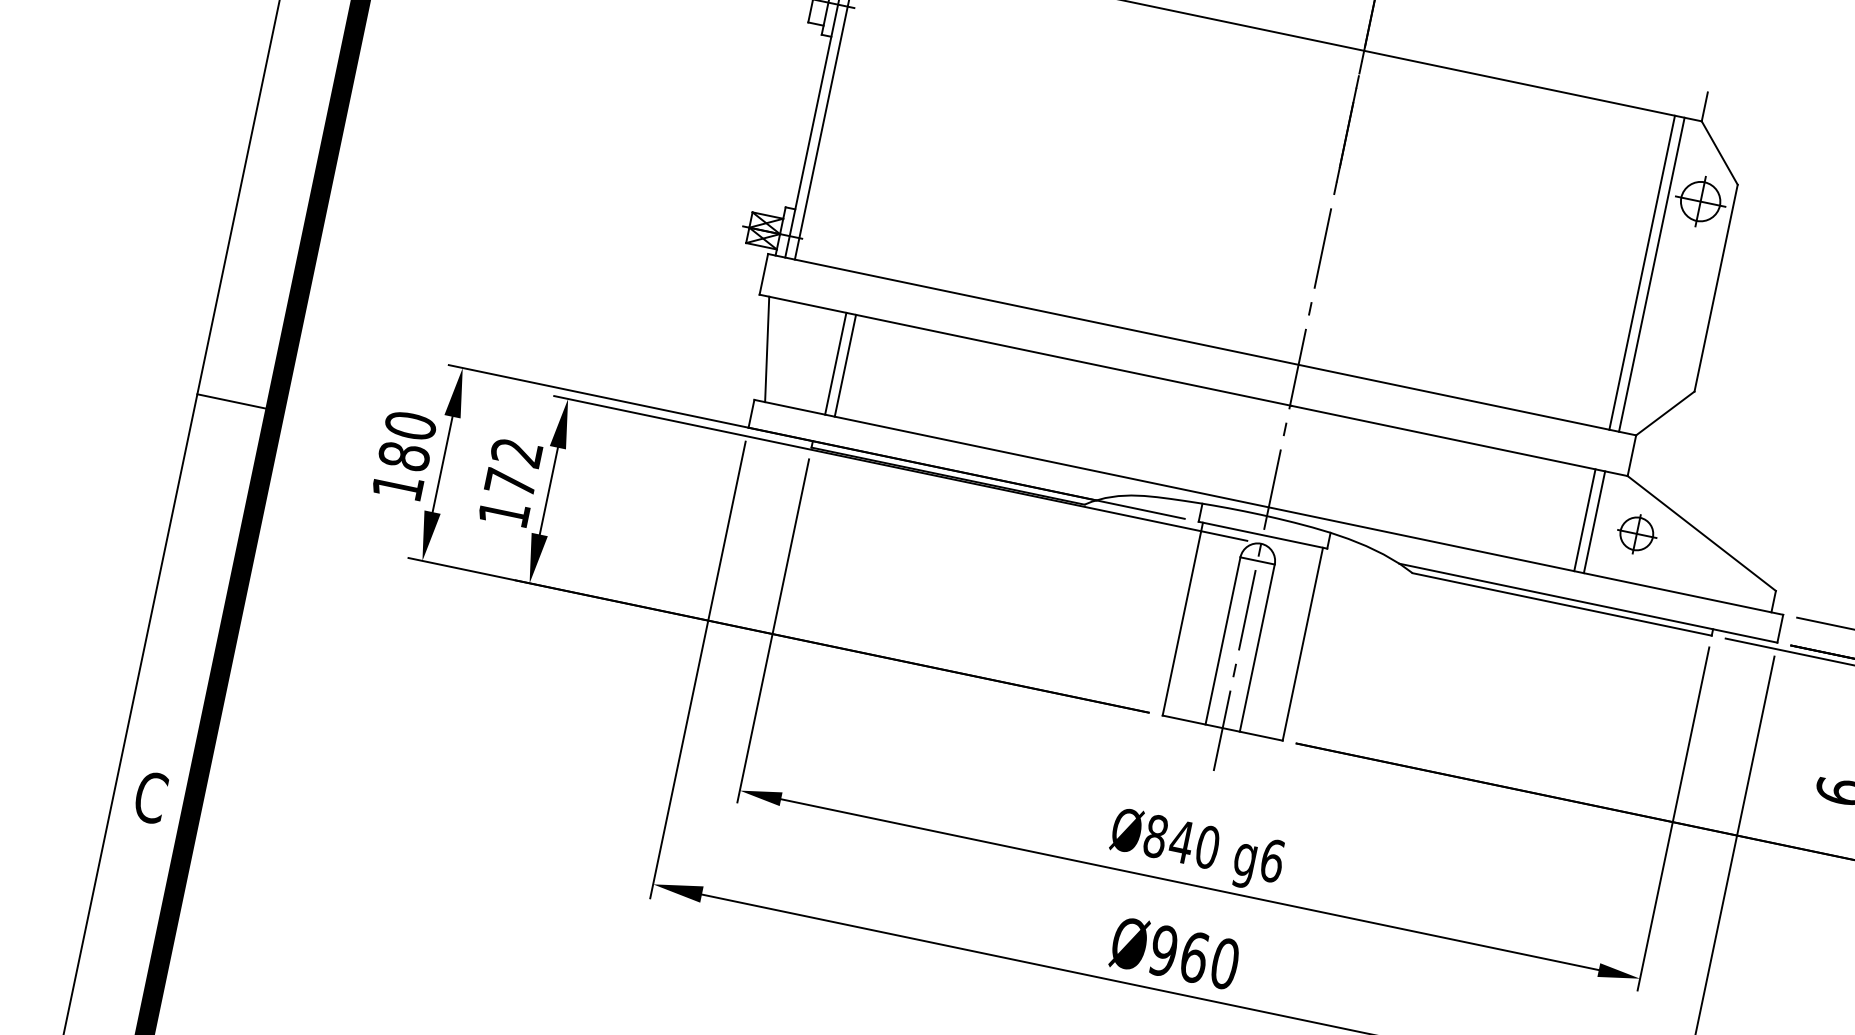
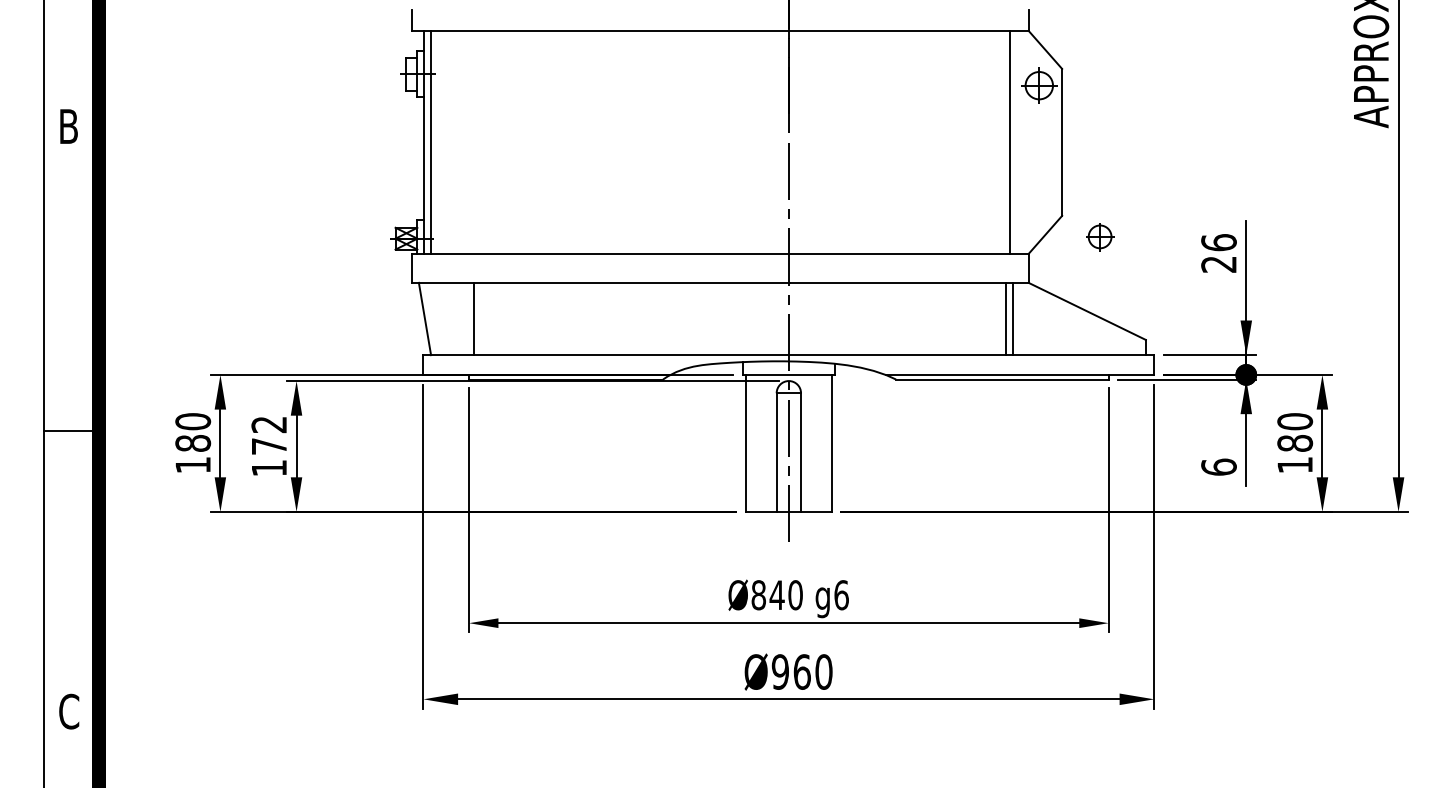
line: (1652, 273) -> (1016, 141), removed
line: (845, 365) -> (480, 318), removed
part: (1637, 534) -> (1100, 237), moved

